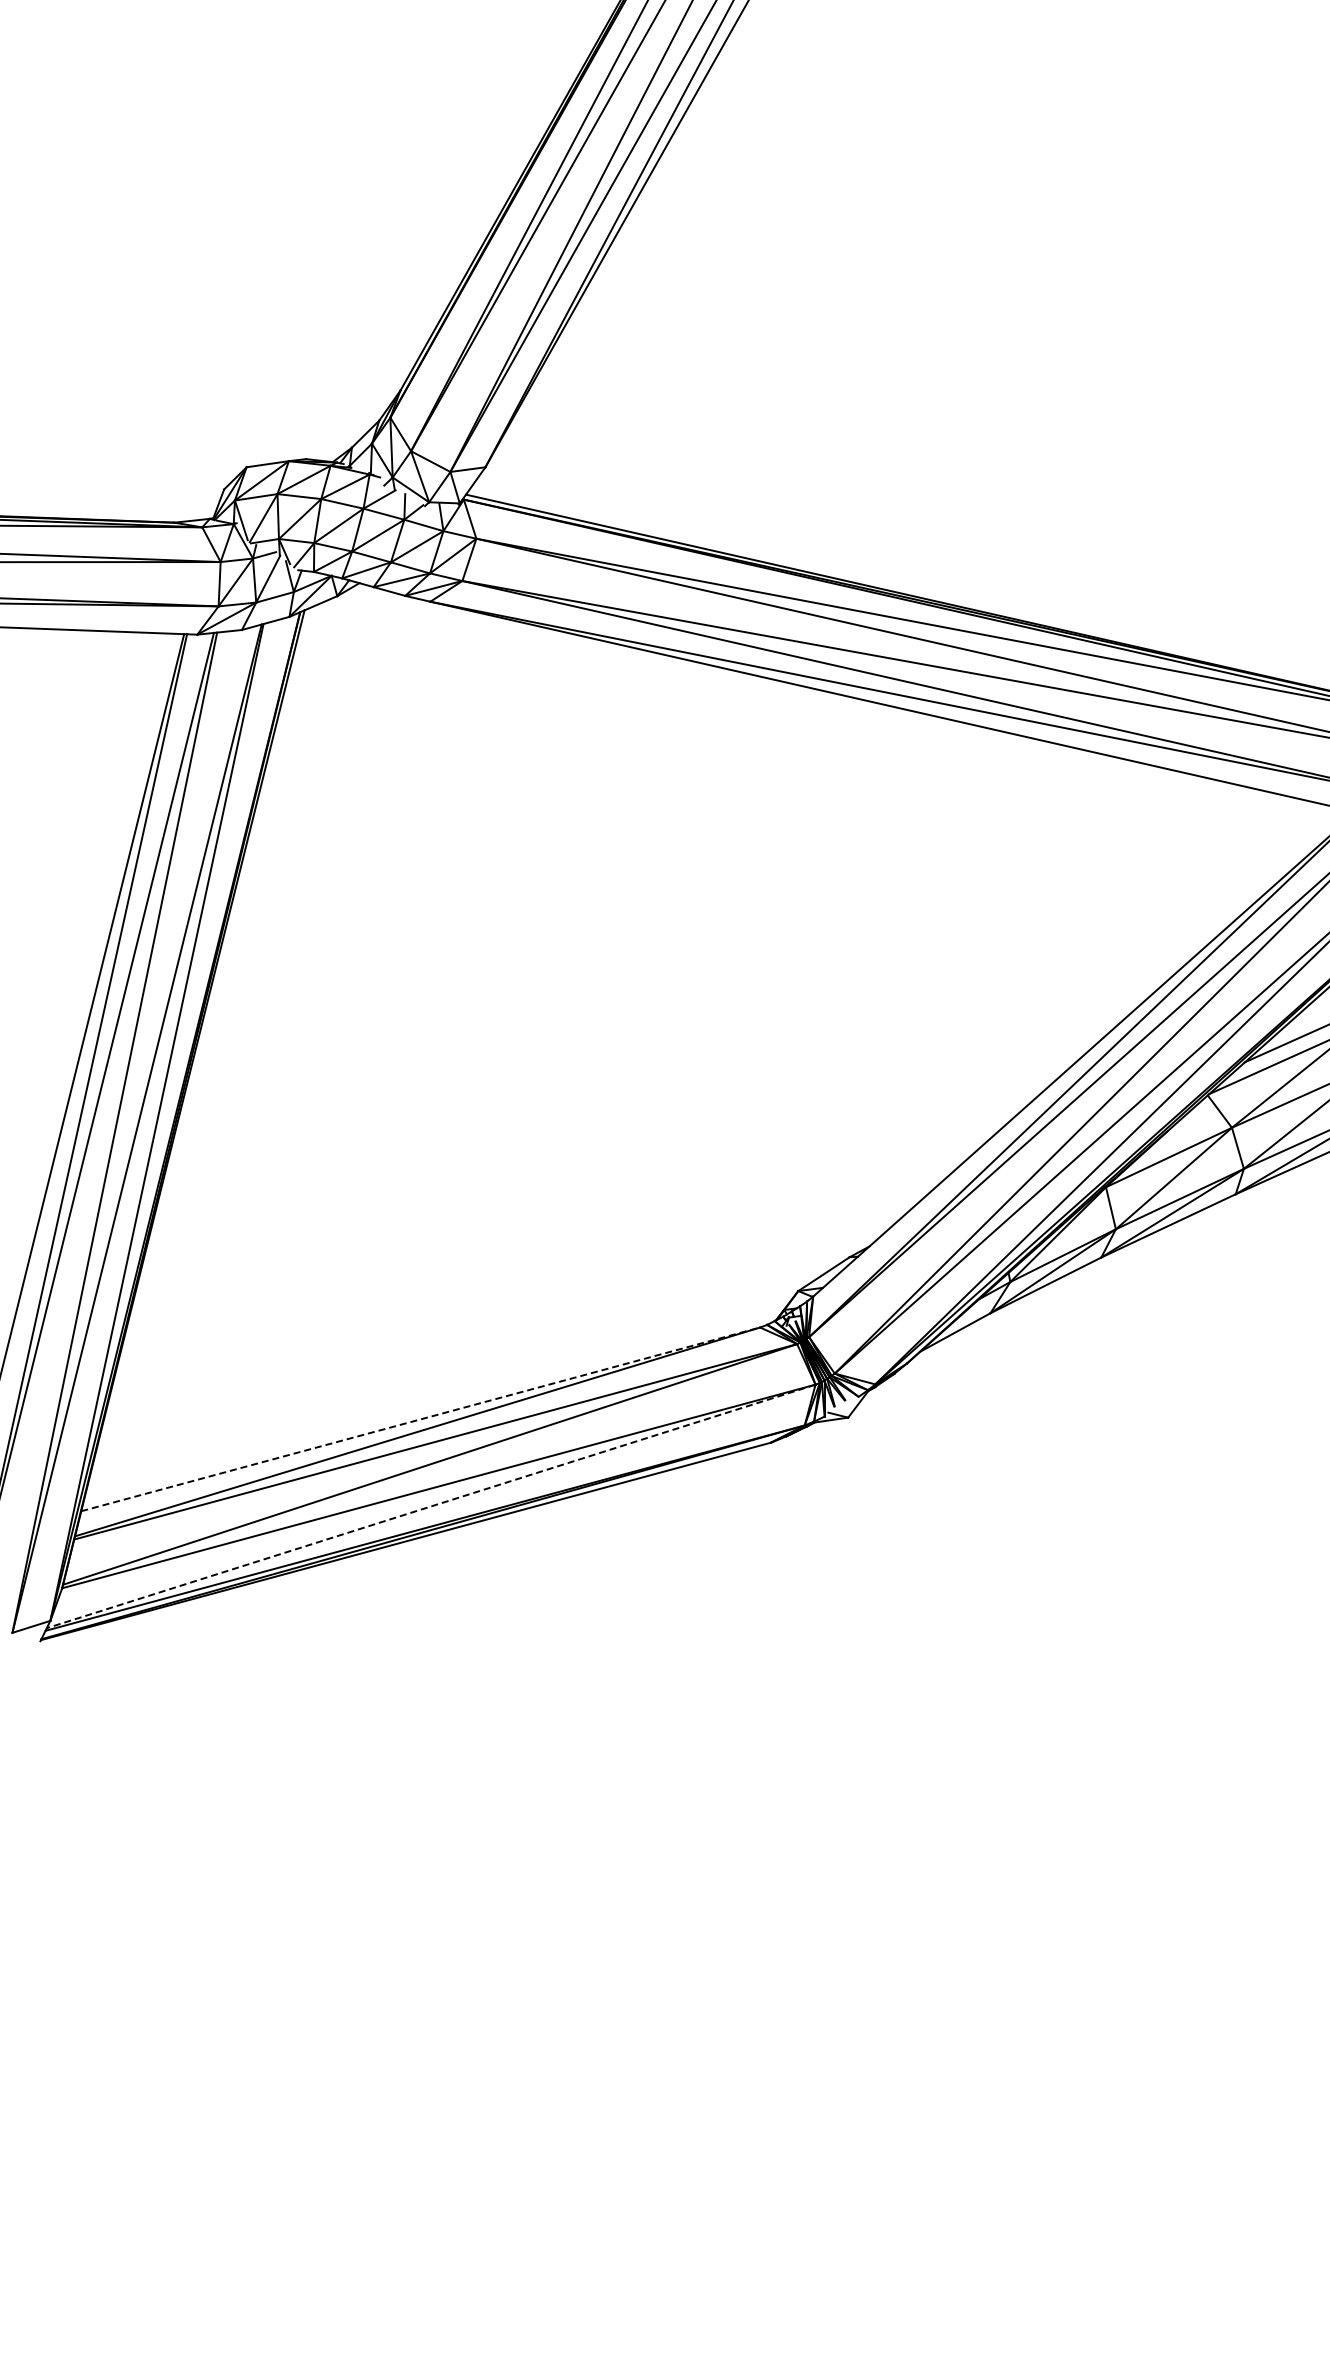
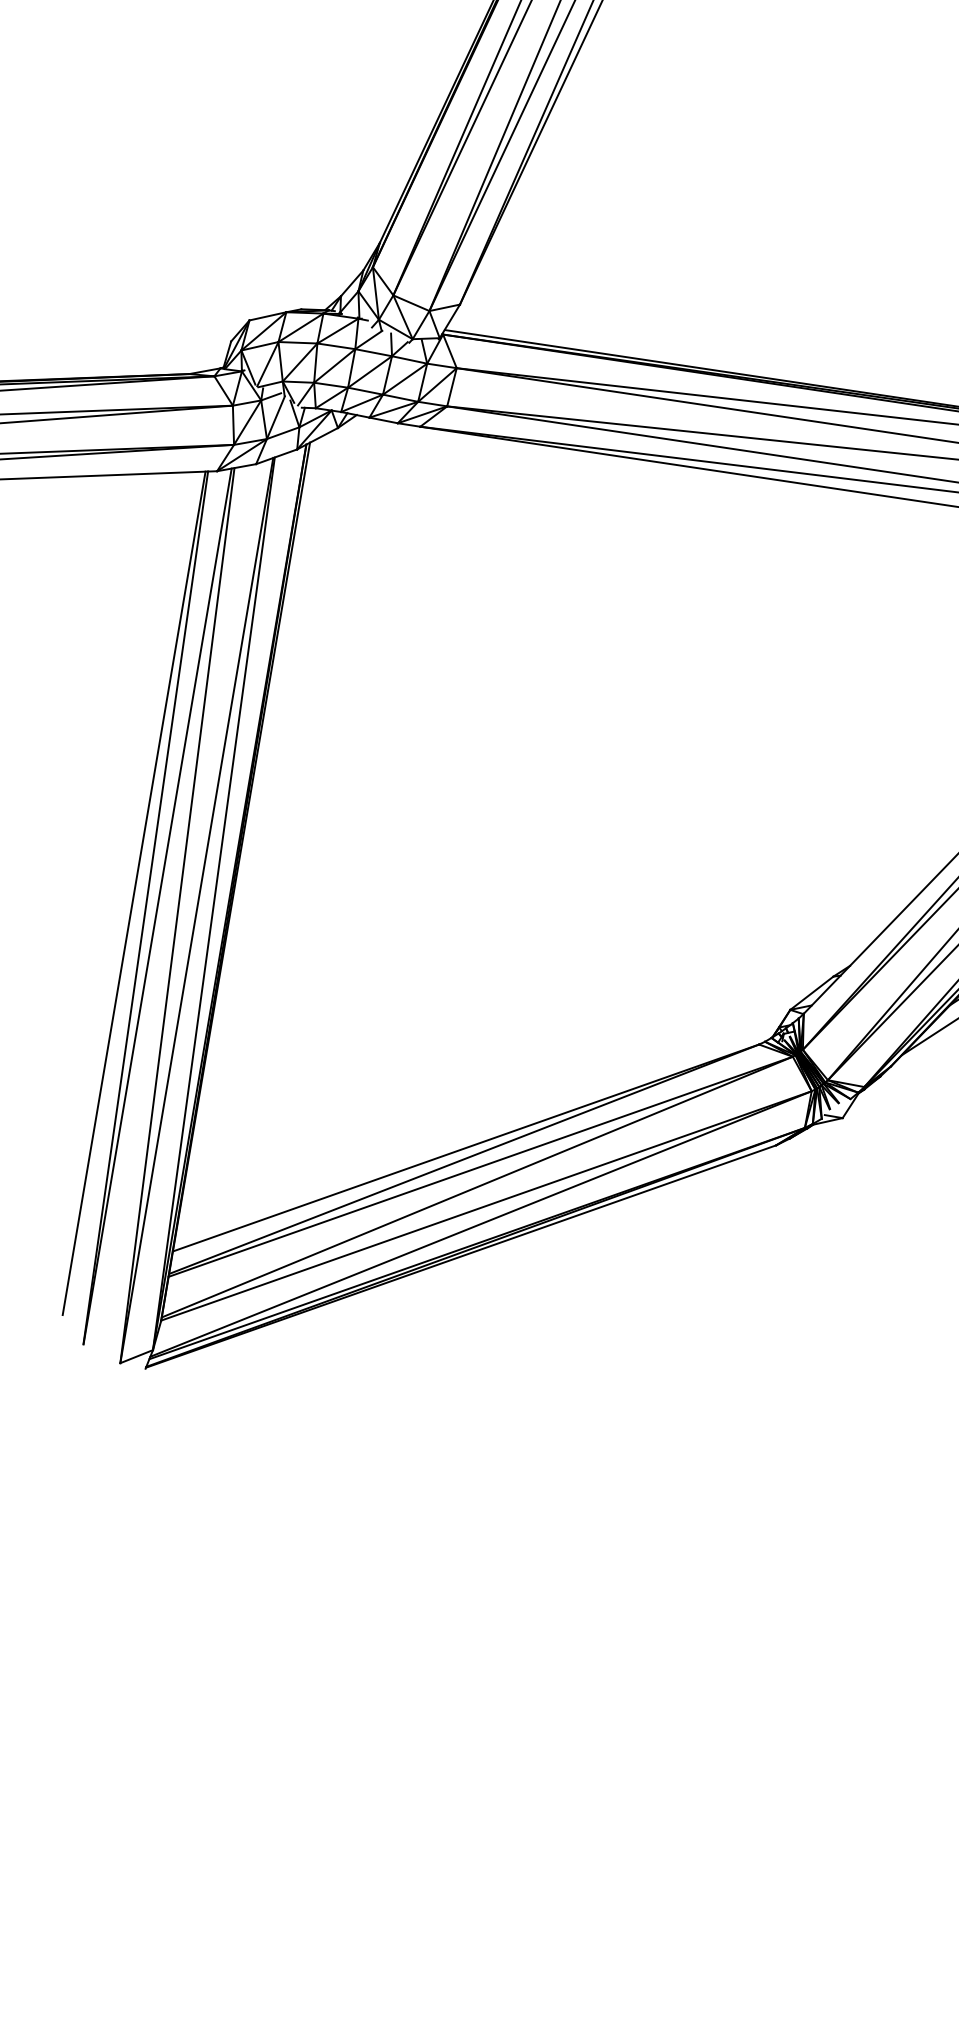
line: (420, 1419) -> (465, 1148), dashed -> solid
line: (430, 1506) -> (480, 1224), dashed -> solid

